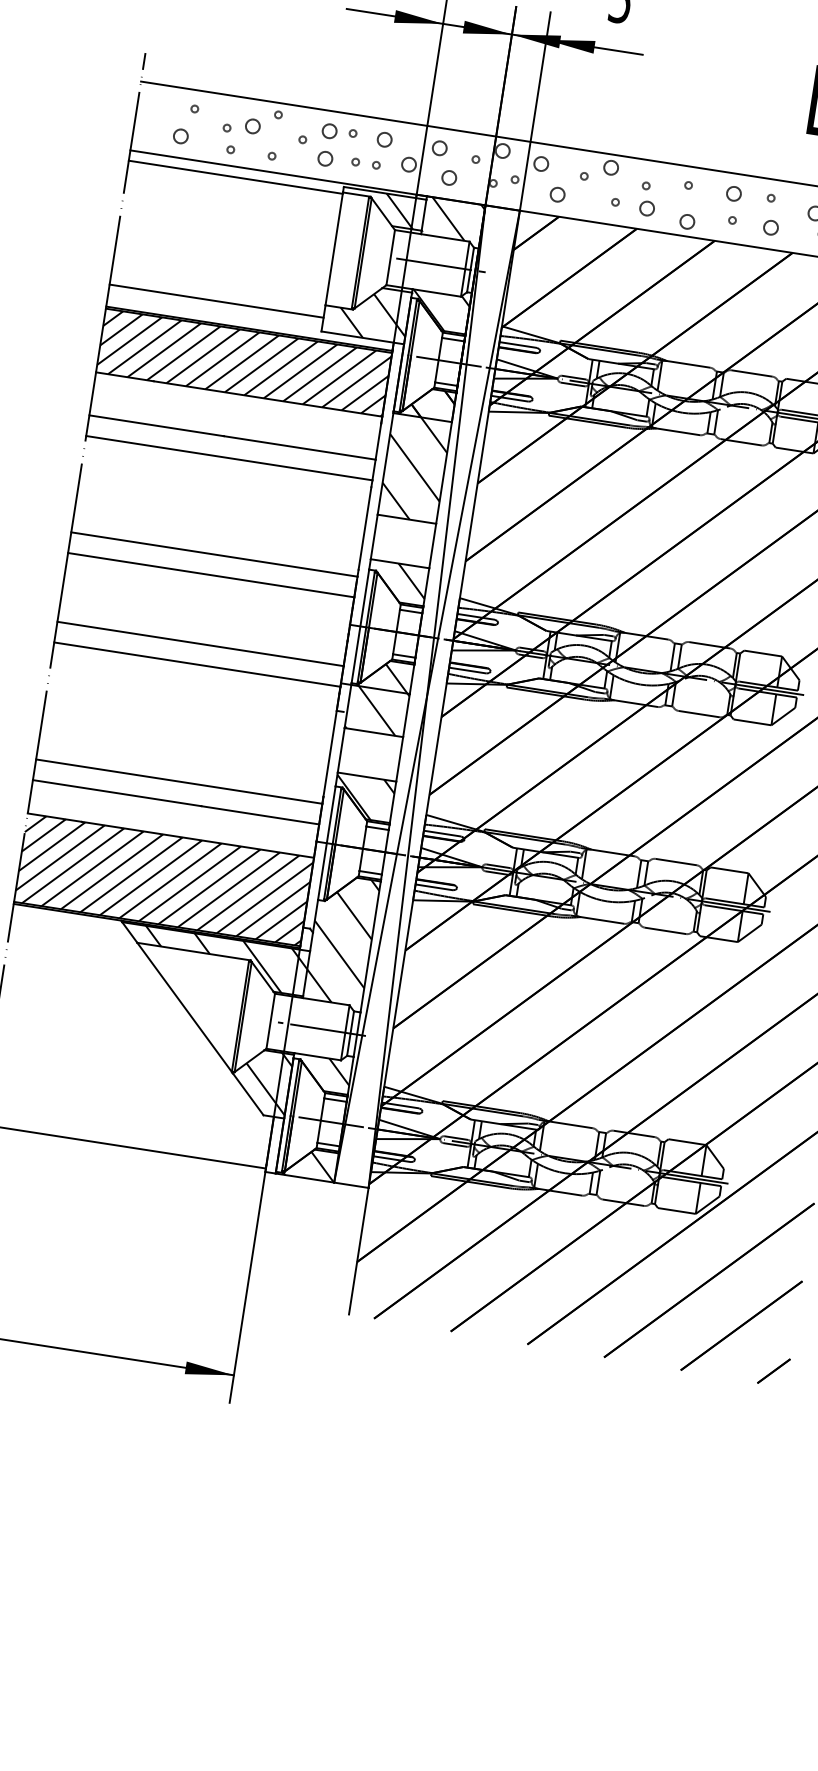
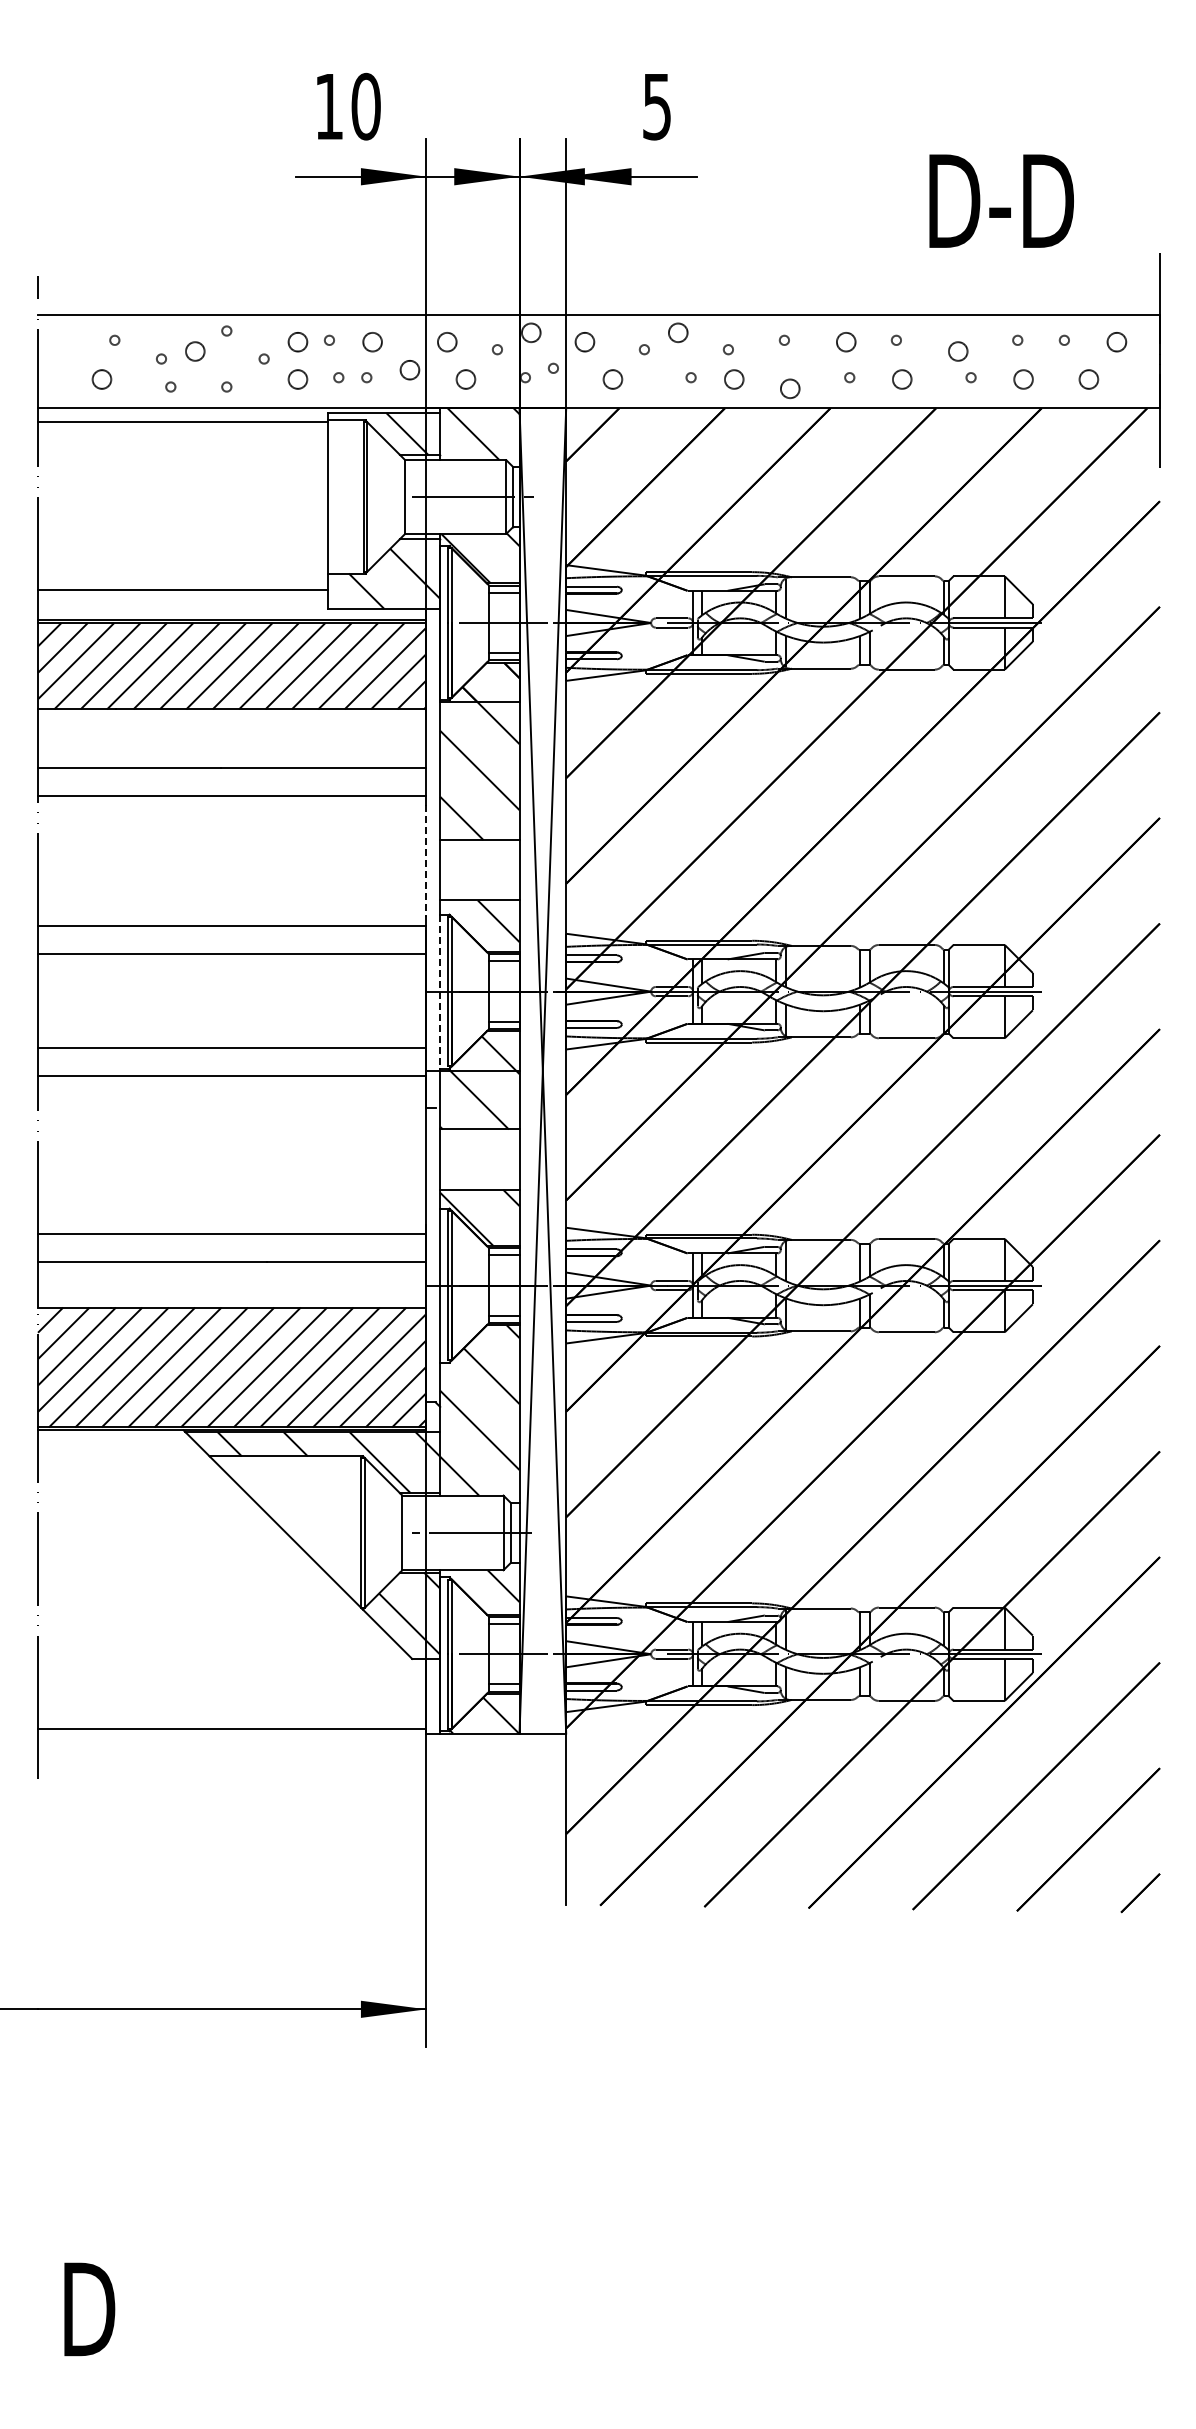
line: (365, 528) -> (426, 861), solid -> dashed
line: (360, 626) -> (440, 991), solid -> dashed

